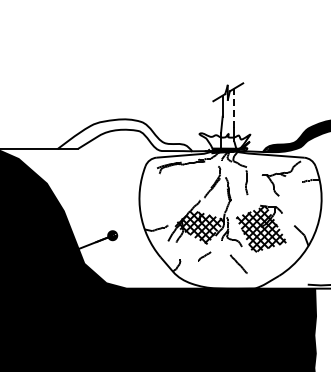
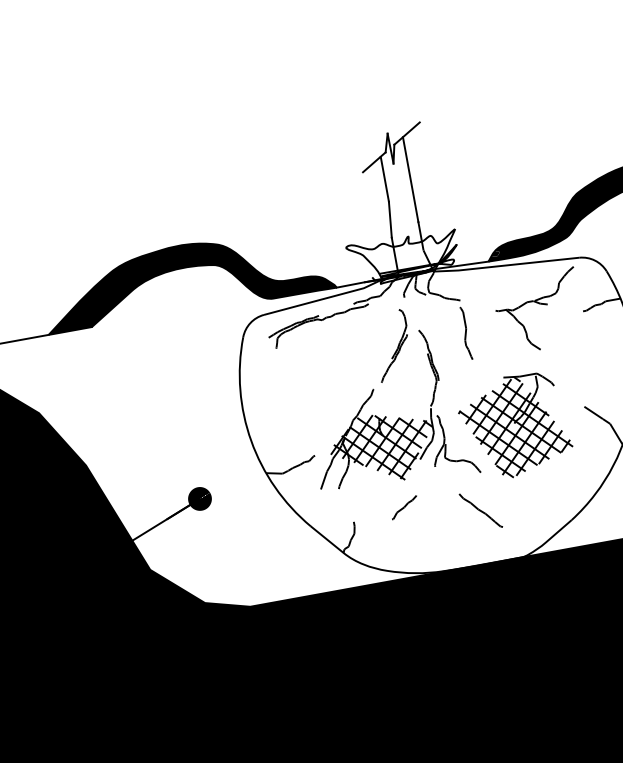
line: (234, 108) -> (411, 179), dashed -> solid
fill: (124, 135) -> (186, 280), added

